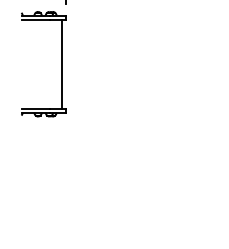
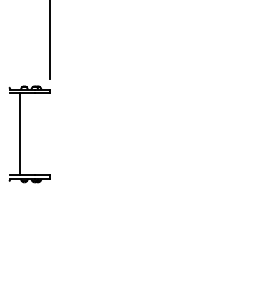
line: (62, 64) -> (19, 134), moved

